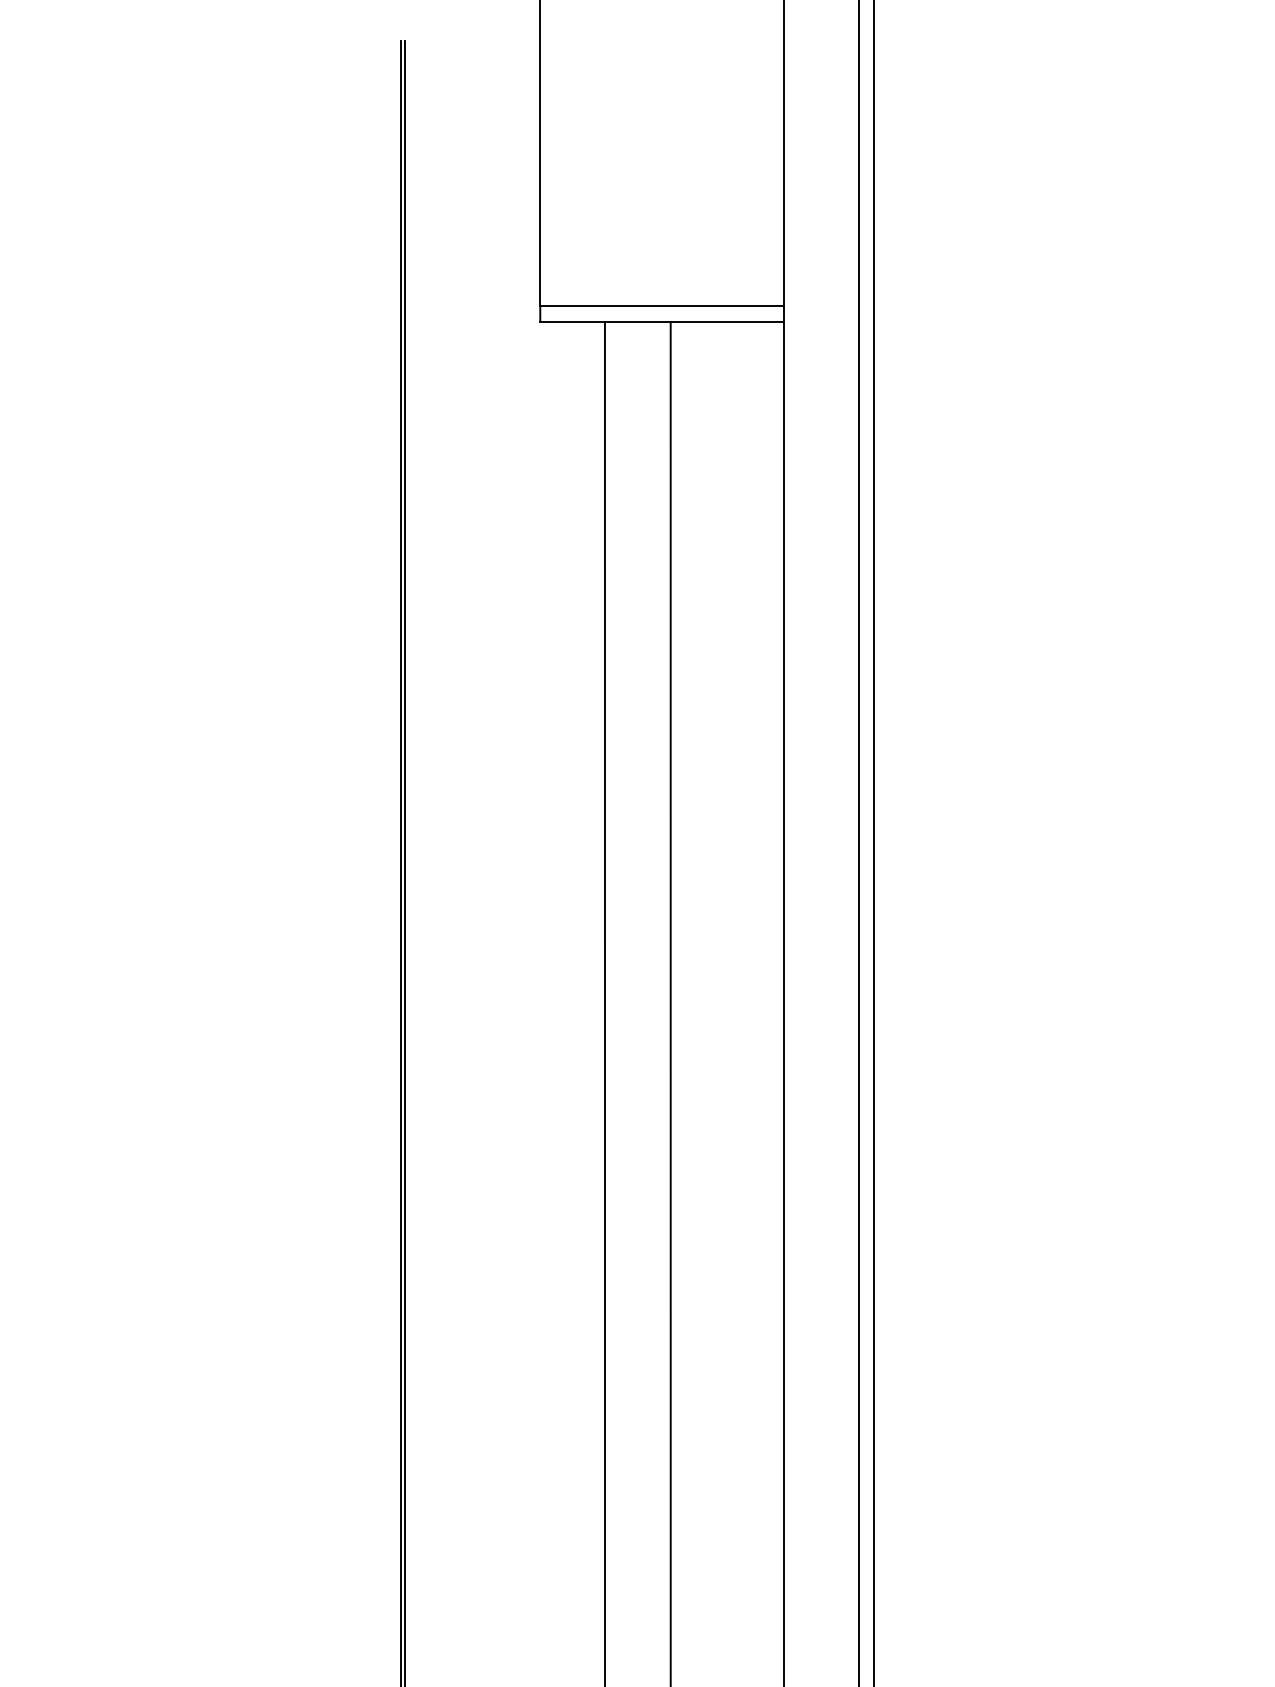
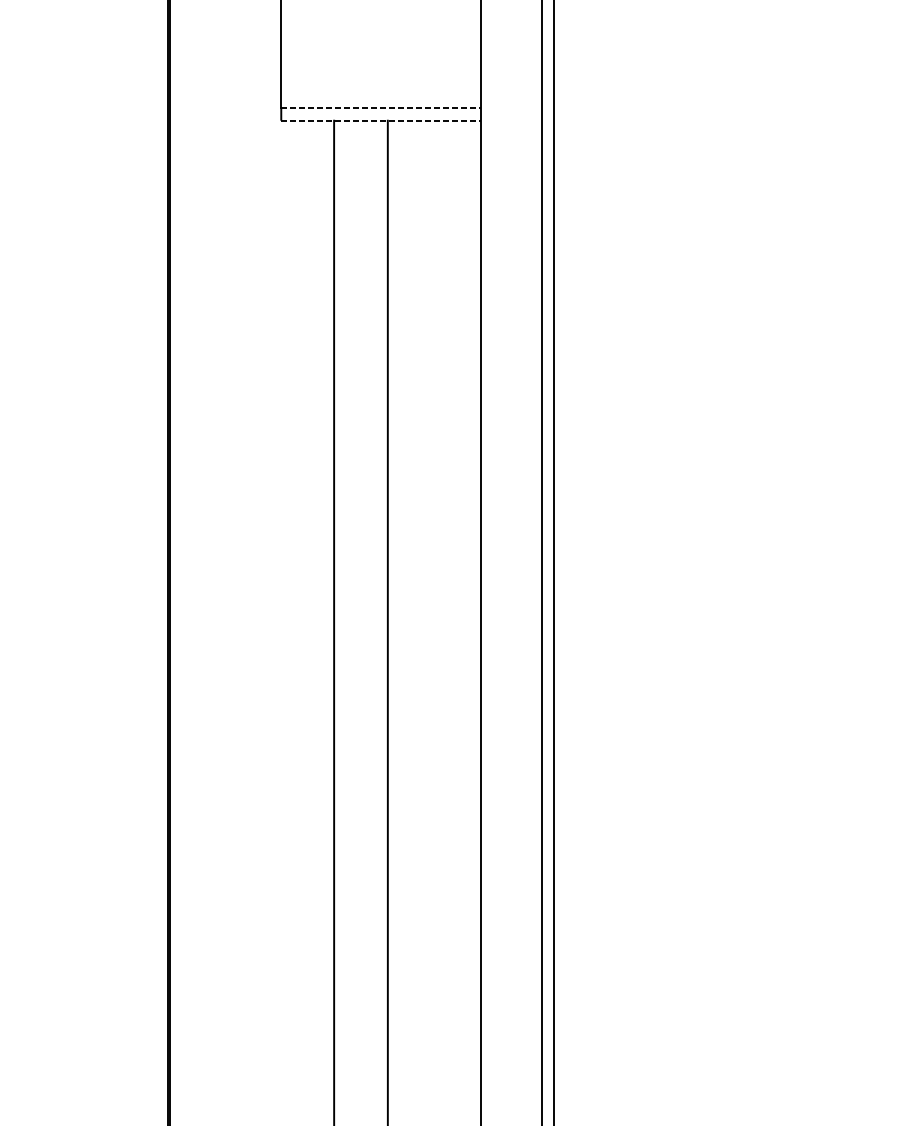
line: (662, 305) -> (381, 107), solid -> dashed
line: (662, 321) -> (381, 120), solid -> dashed

